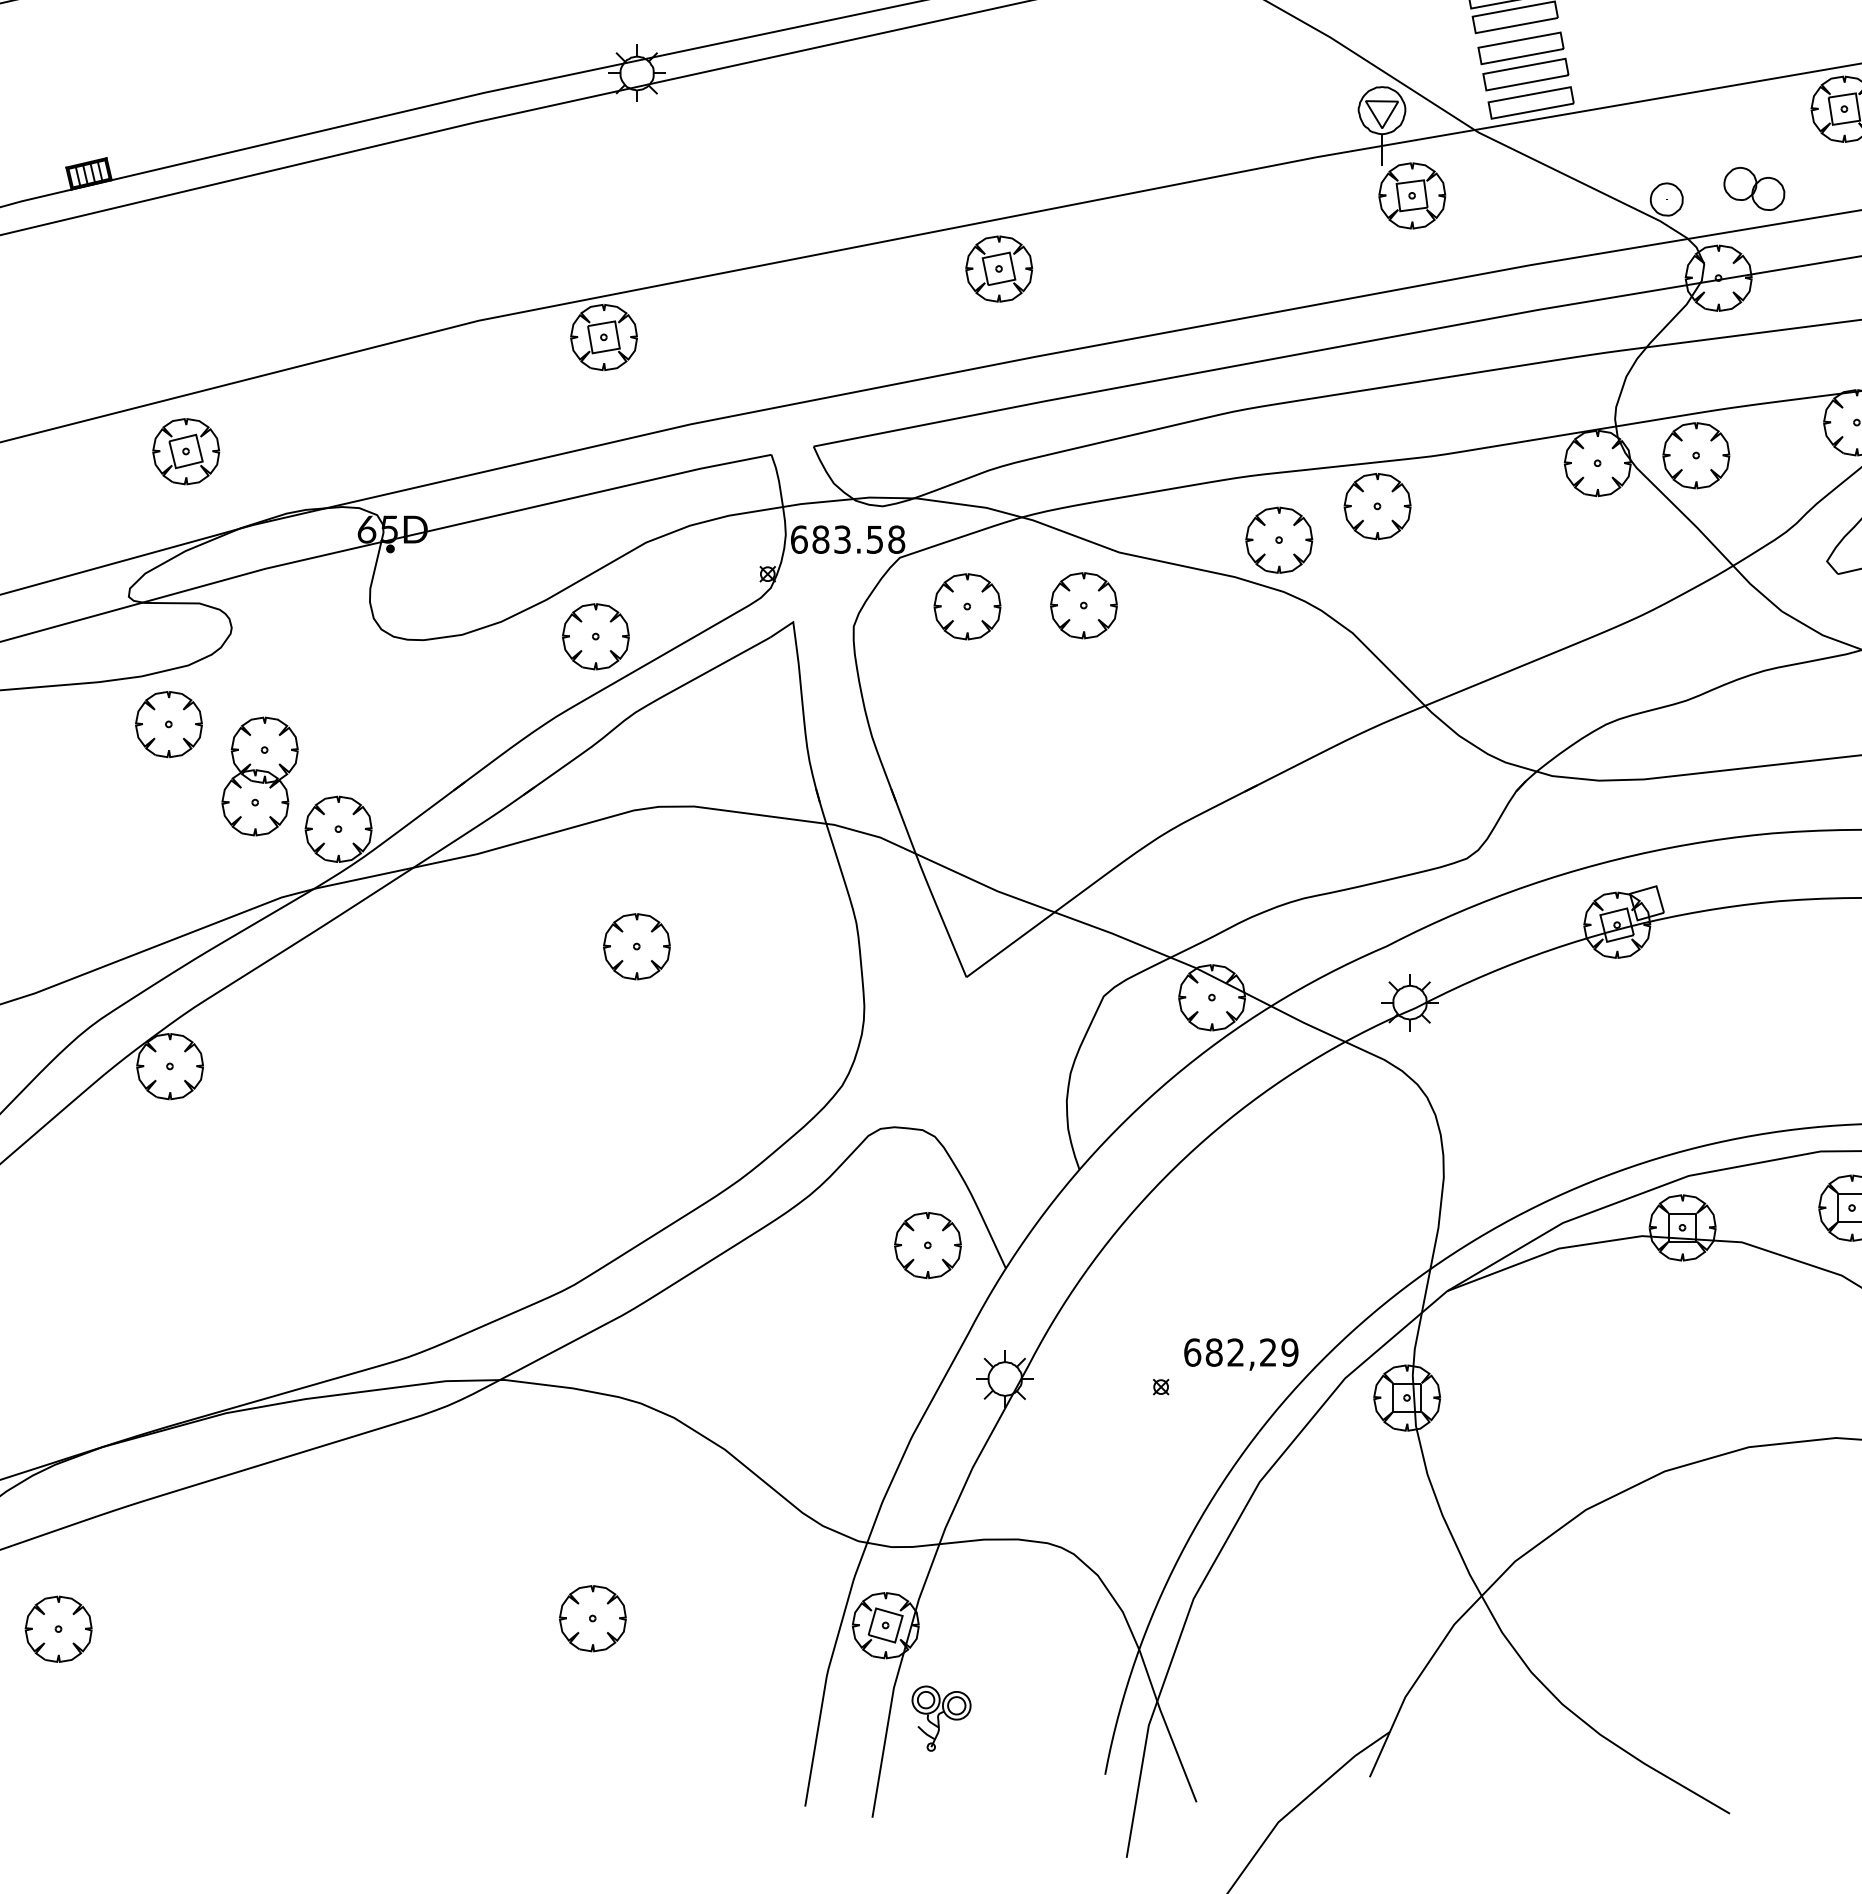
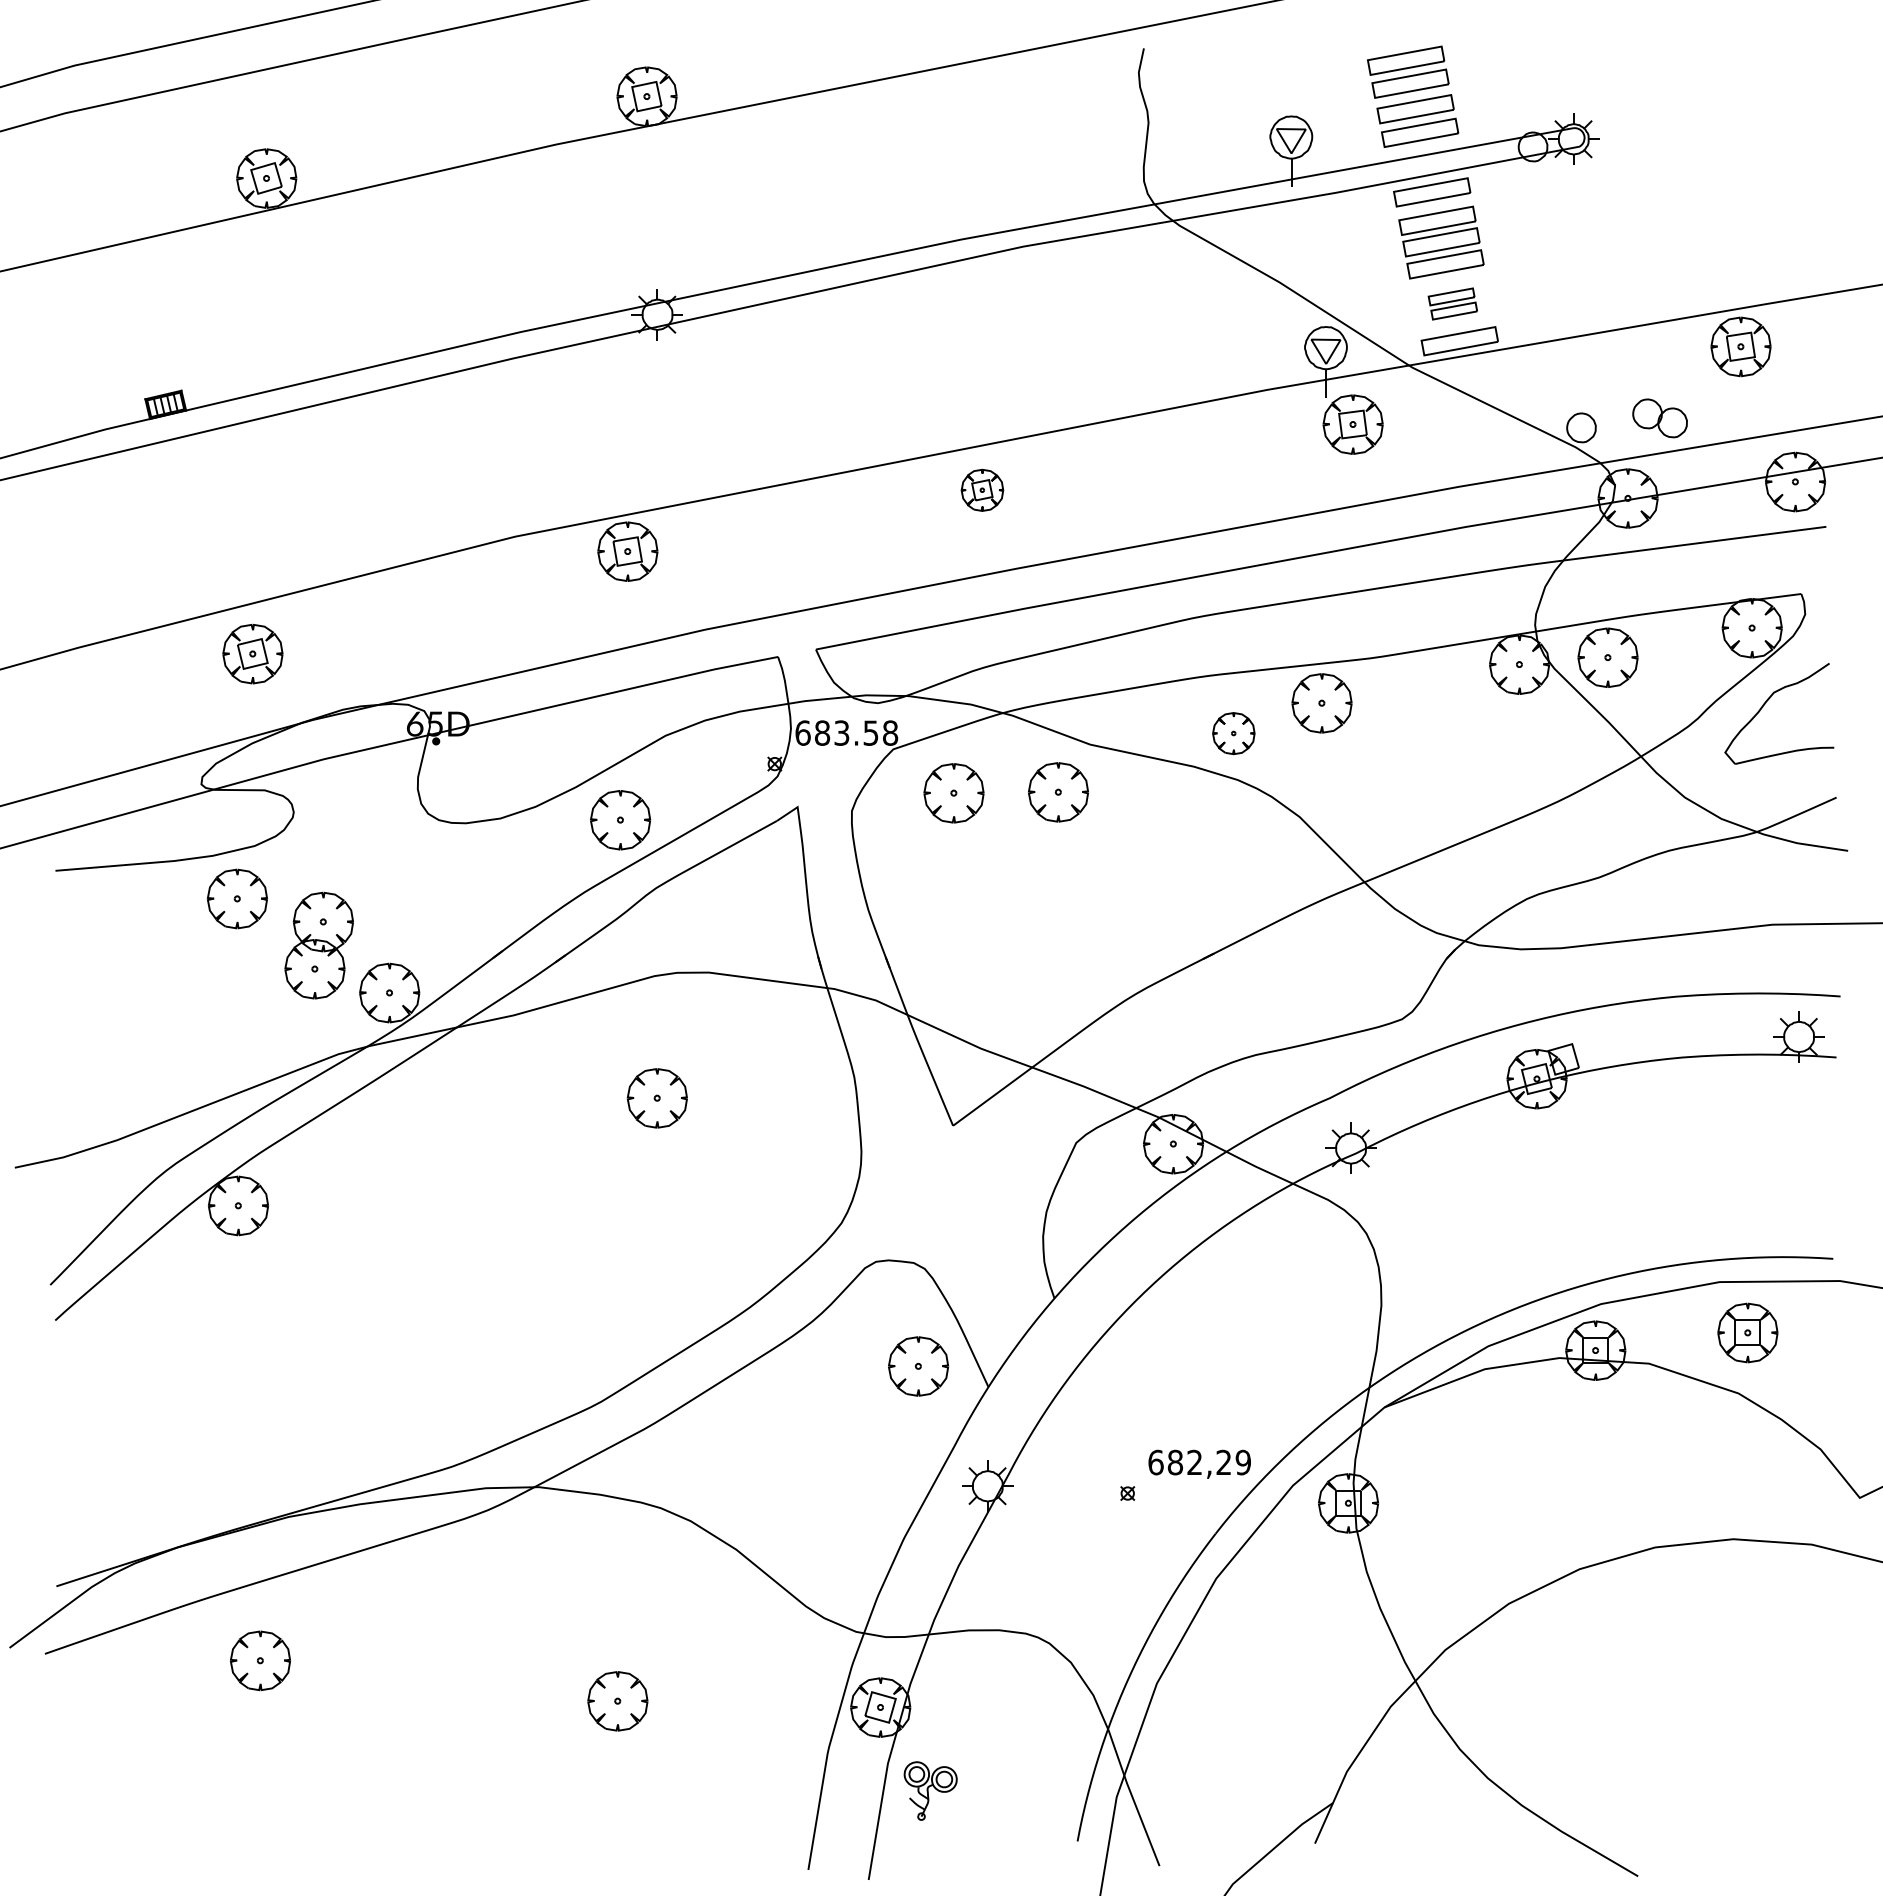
part: (1523, 60) -> (1452, 303), size x0.6
part: (999, 269) -> (982, 490), size x0.7
part: (1278, 540) -> (1233, 733), size x0.7
part: (58, 1628) -> (260, 1660), moved

